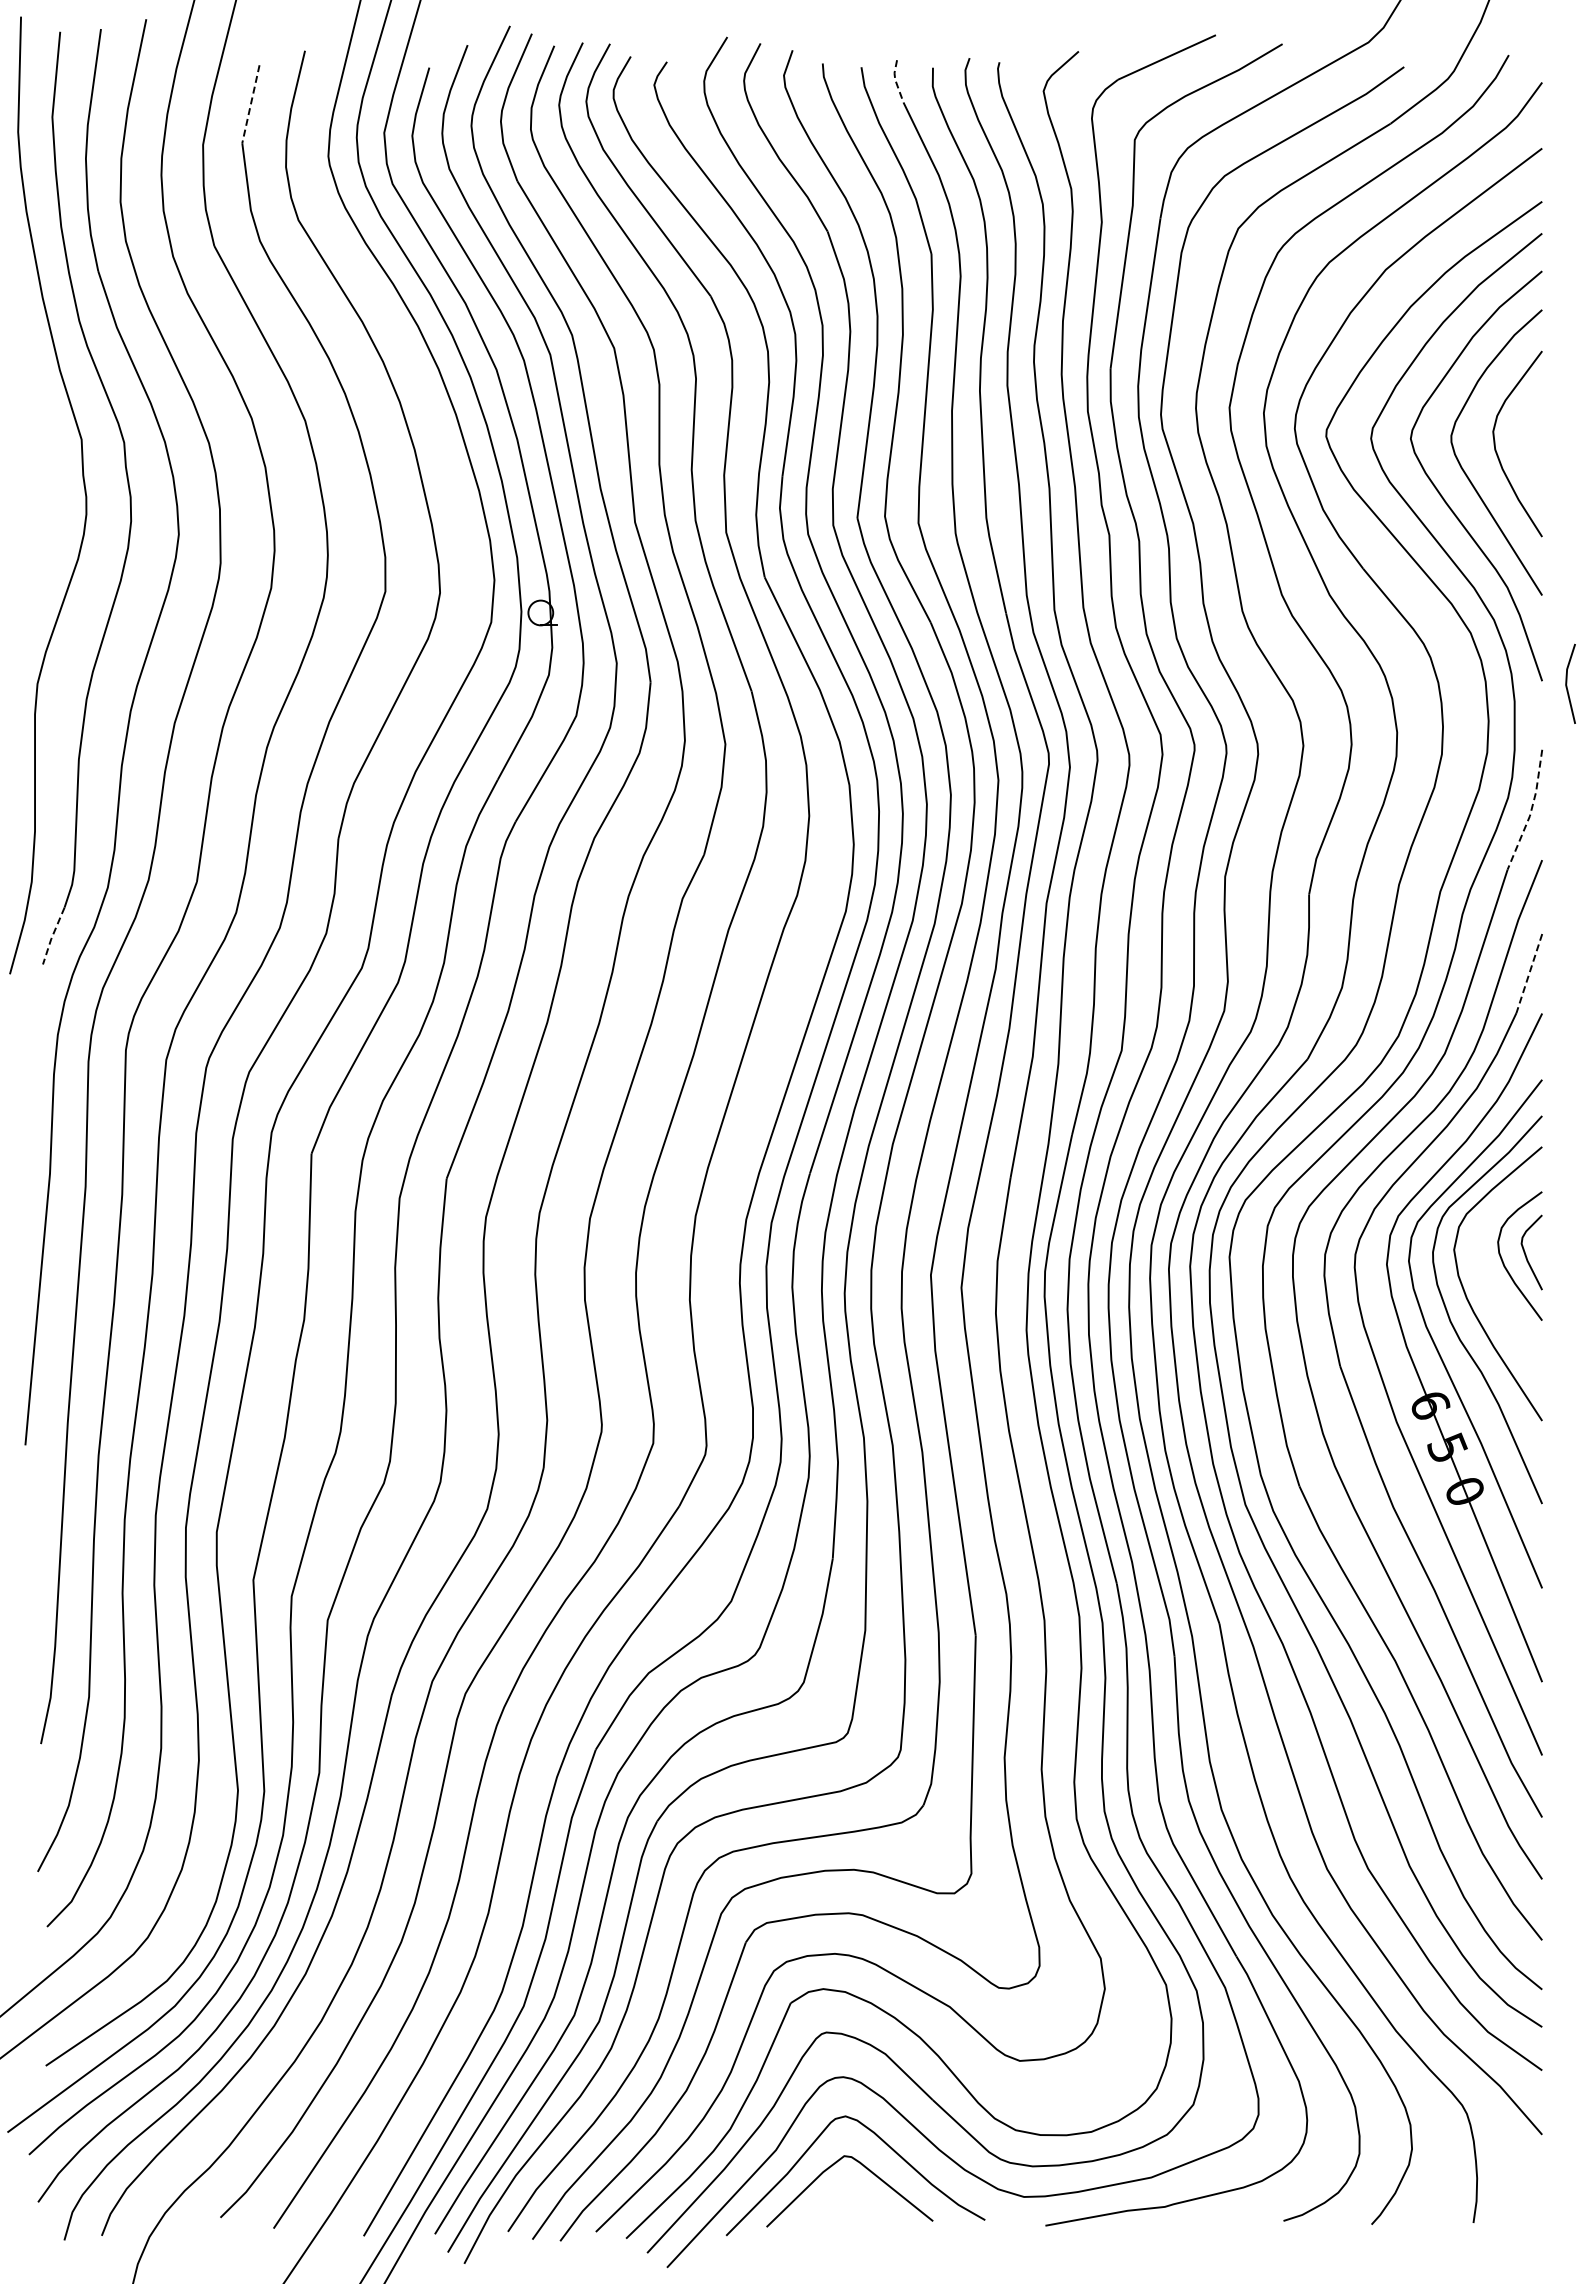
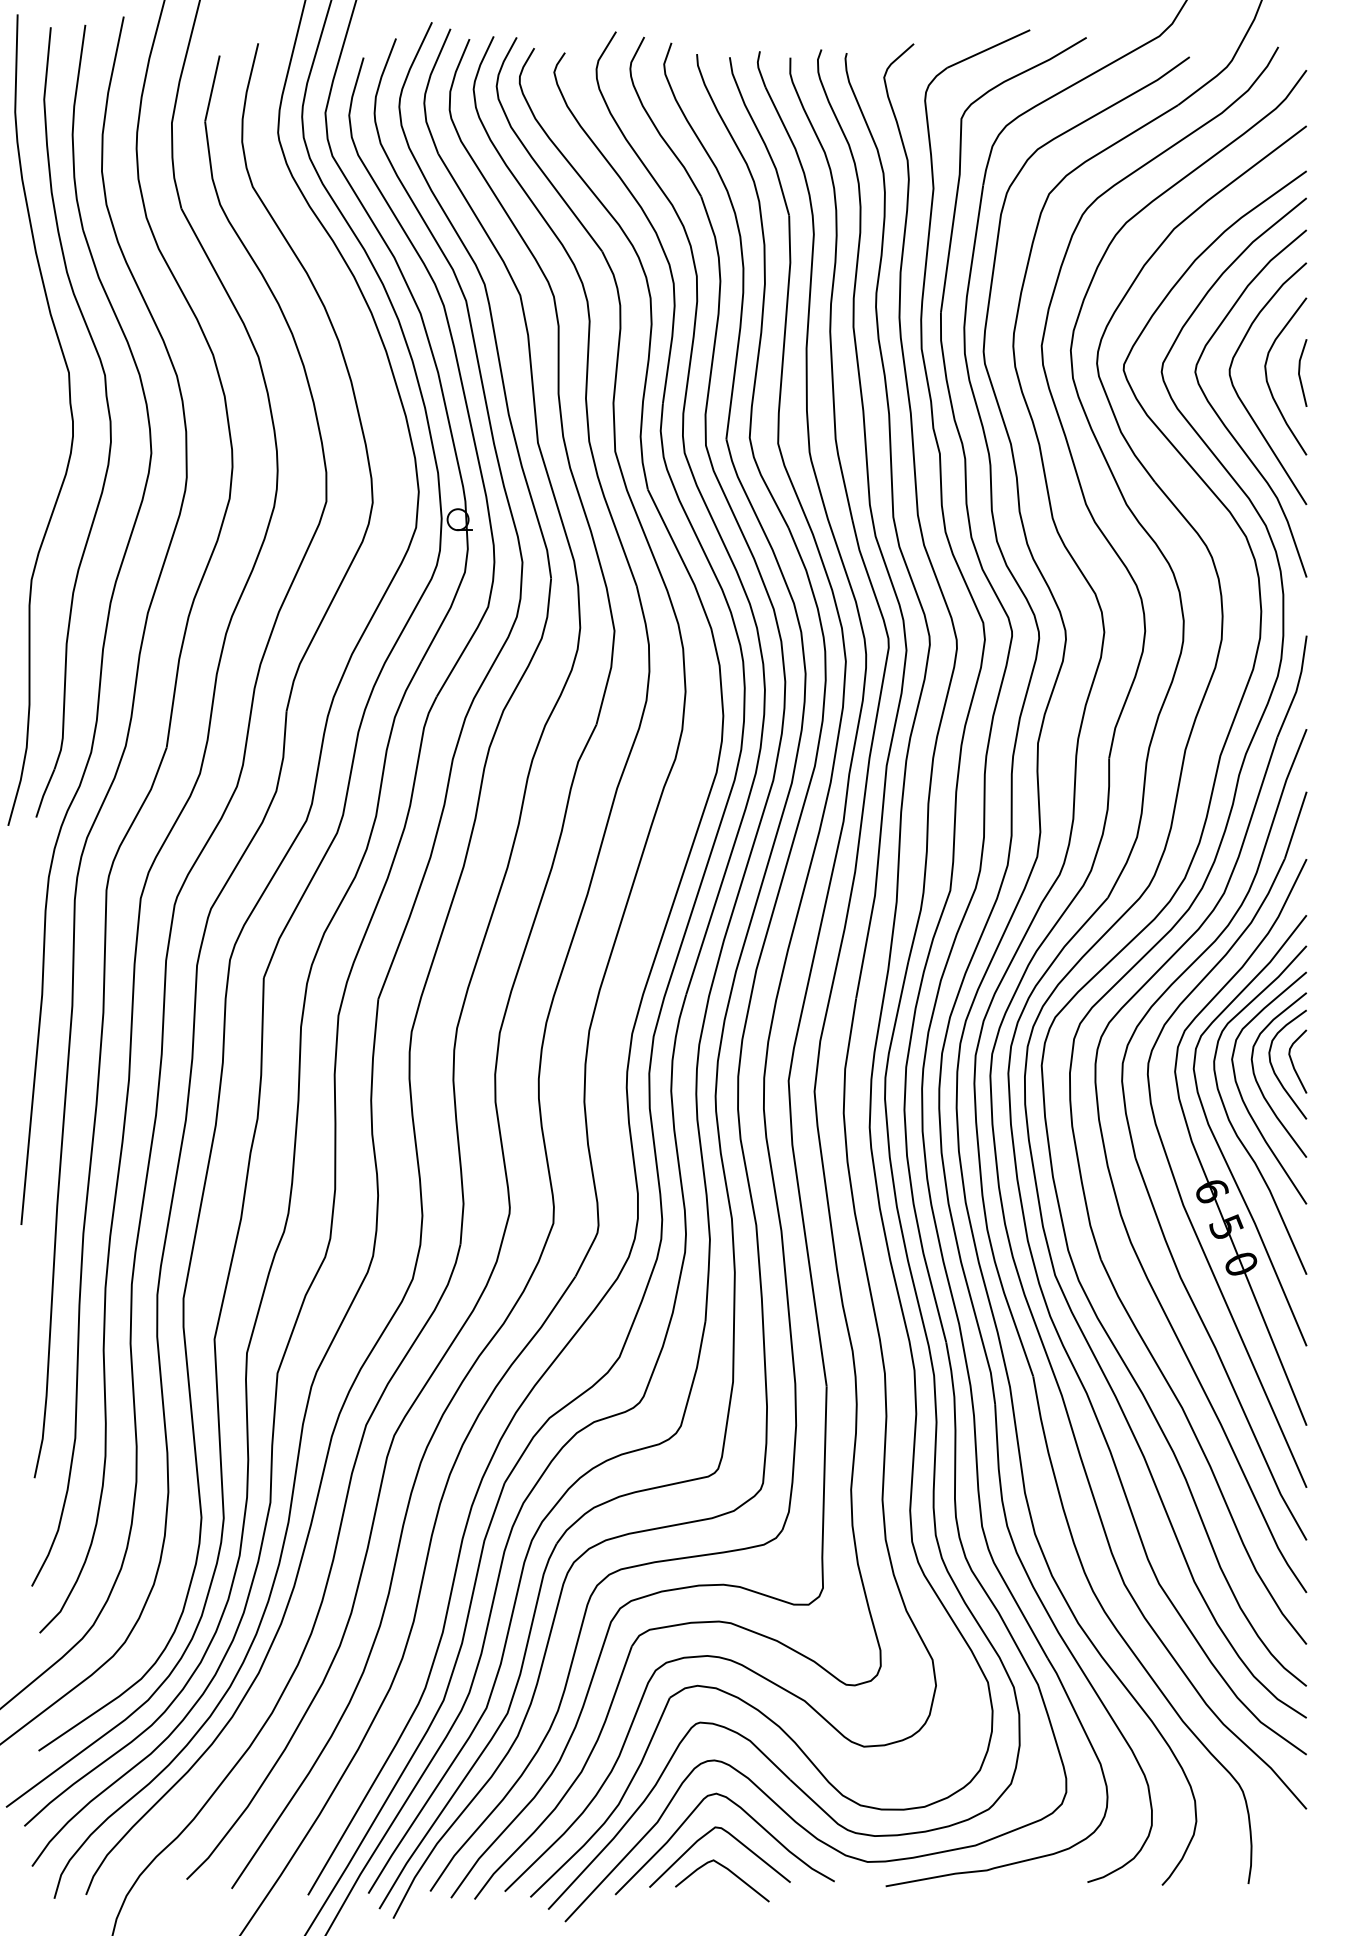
line: (895, 80) -> (758, 68), dashed -> solid
line: (250, 104) -> (212, 88), dashed -> solid
line: (1567, 683) -> (1300, 372), moved
line: (1530, 812) -> (1296, 688), dashed -> solid
line: (52, 936) -> (44, 793), dashed -> solid
line: (1529, 973) -> (1295, 825), dashed -> solid
curve: (1486, 1280) -> (1259, 1085), added
curve: (862, 2209) -> (730, 1872), added

